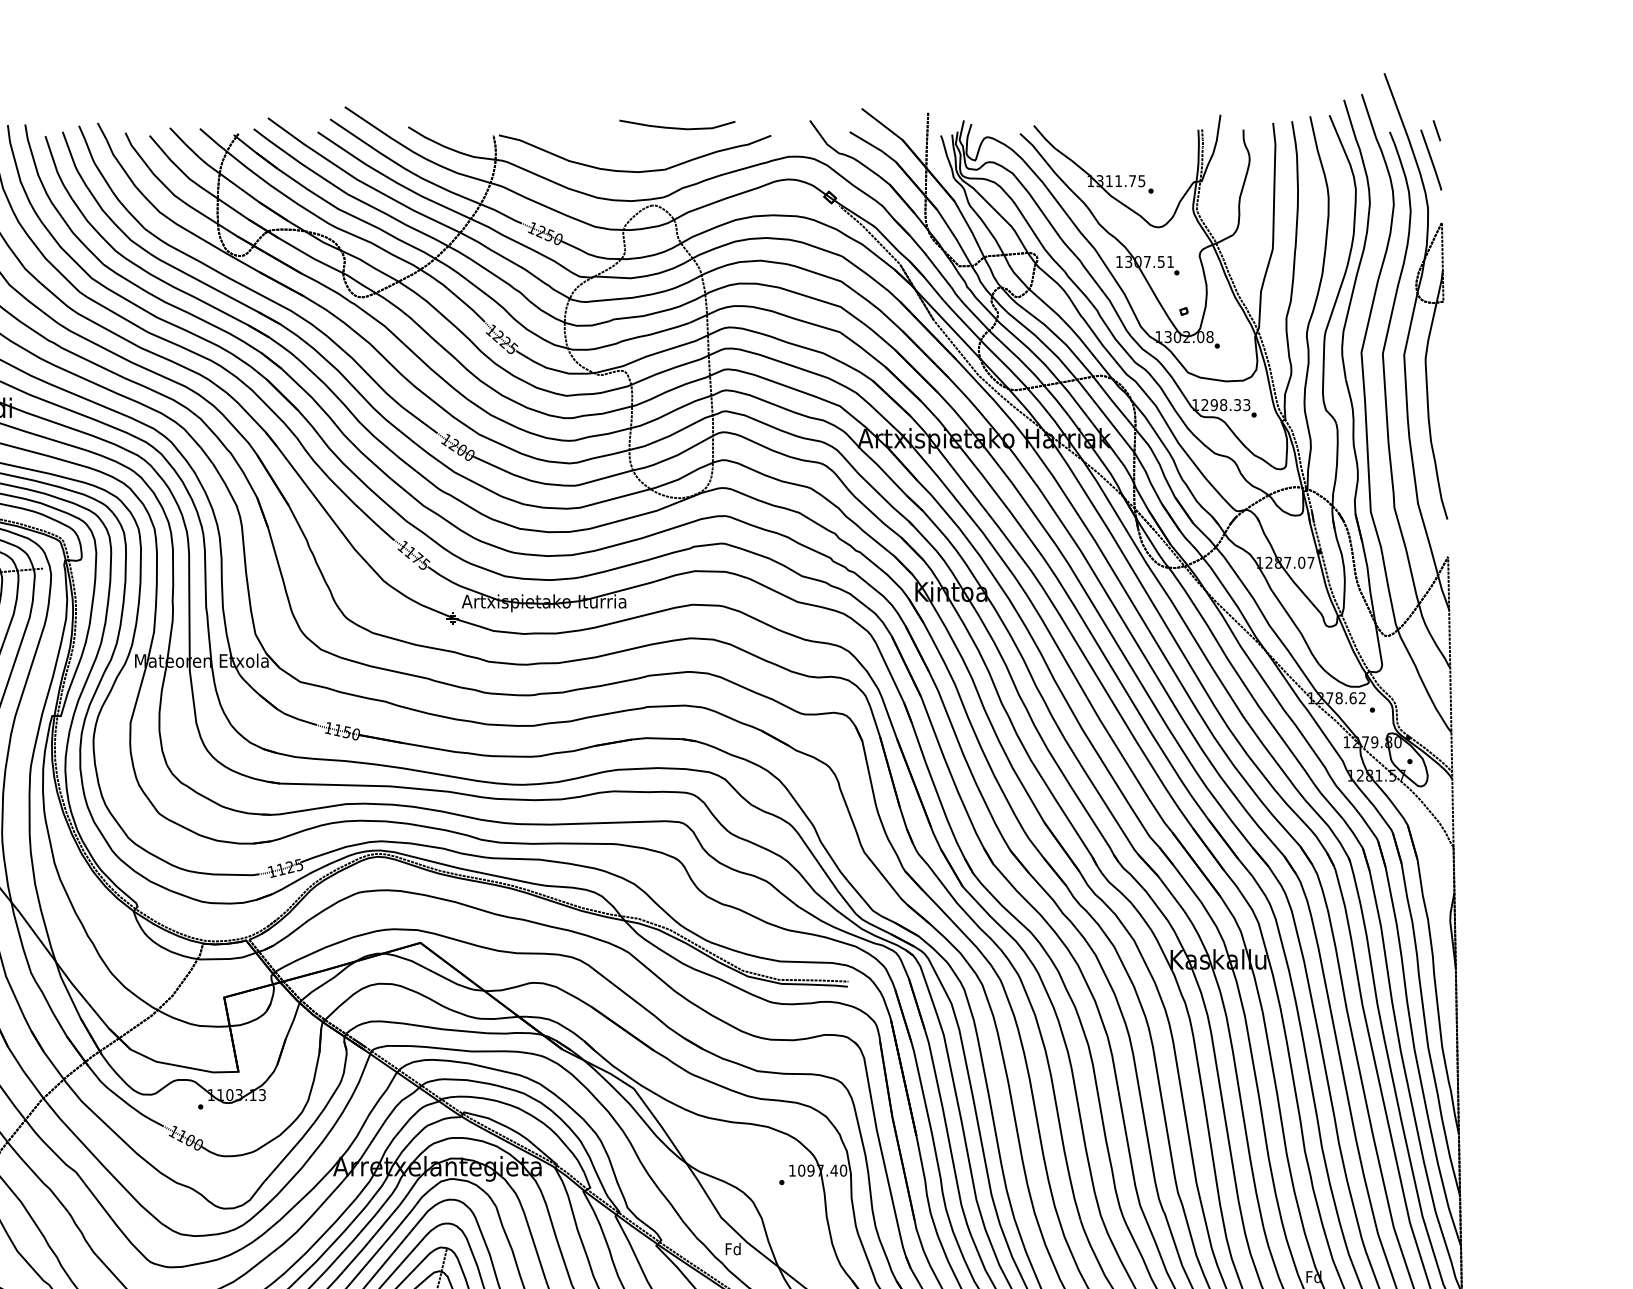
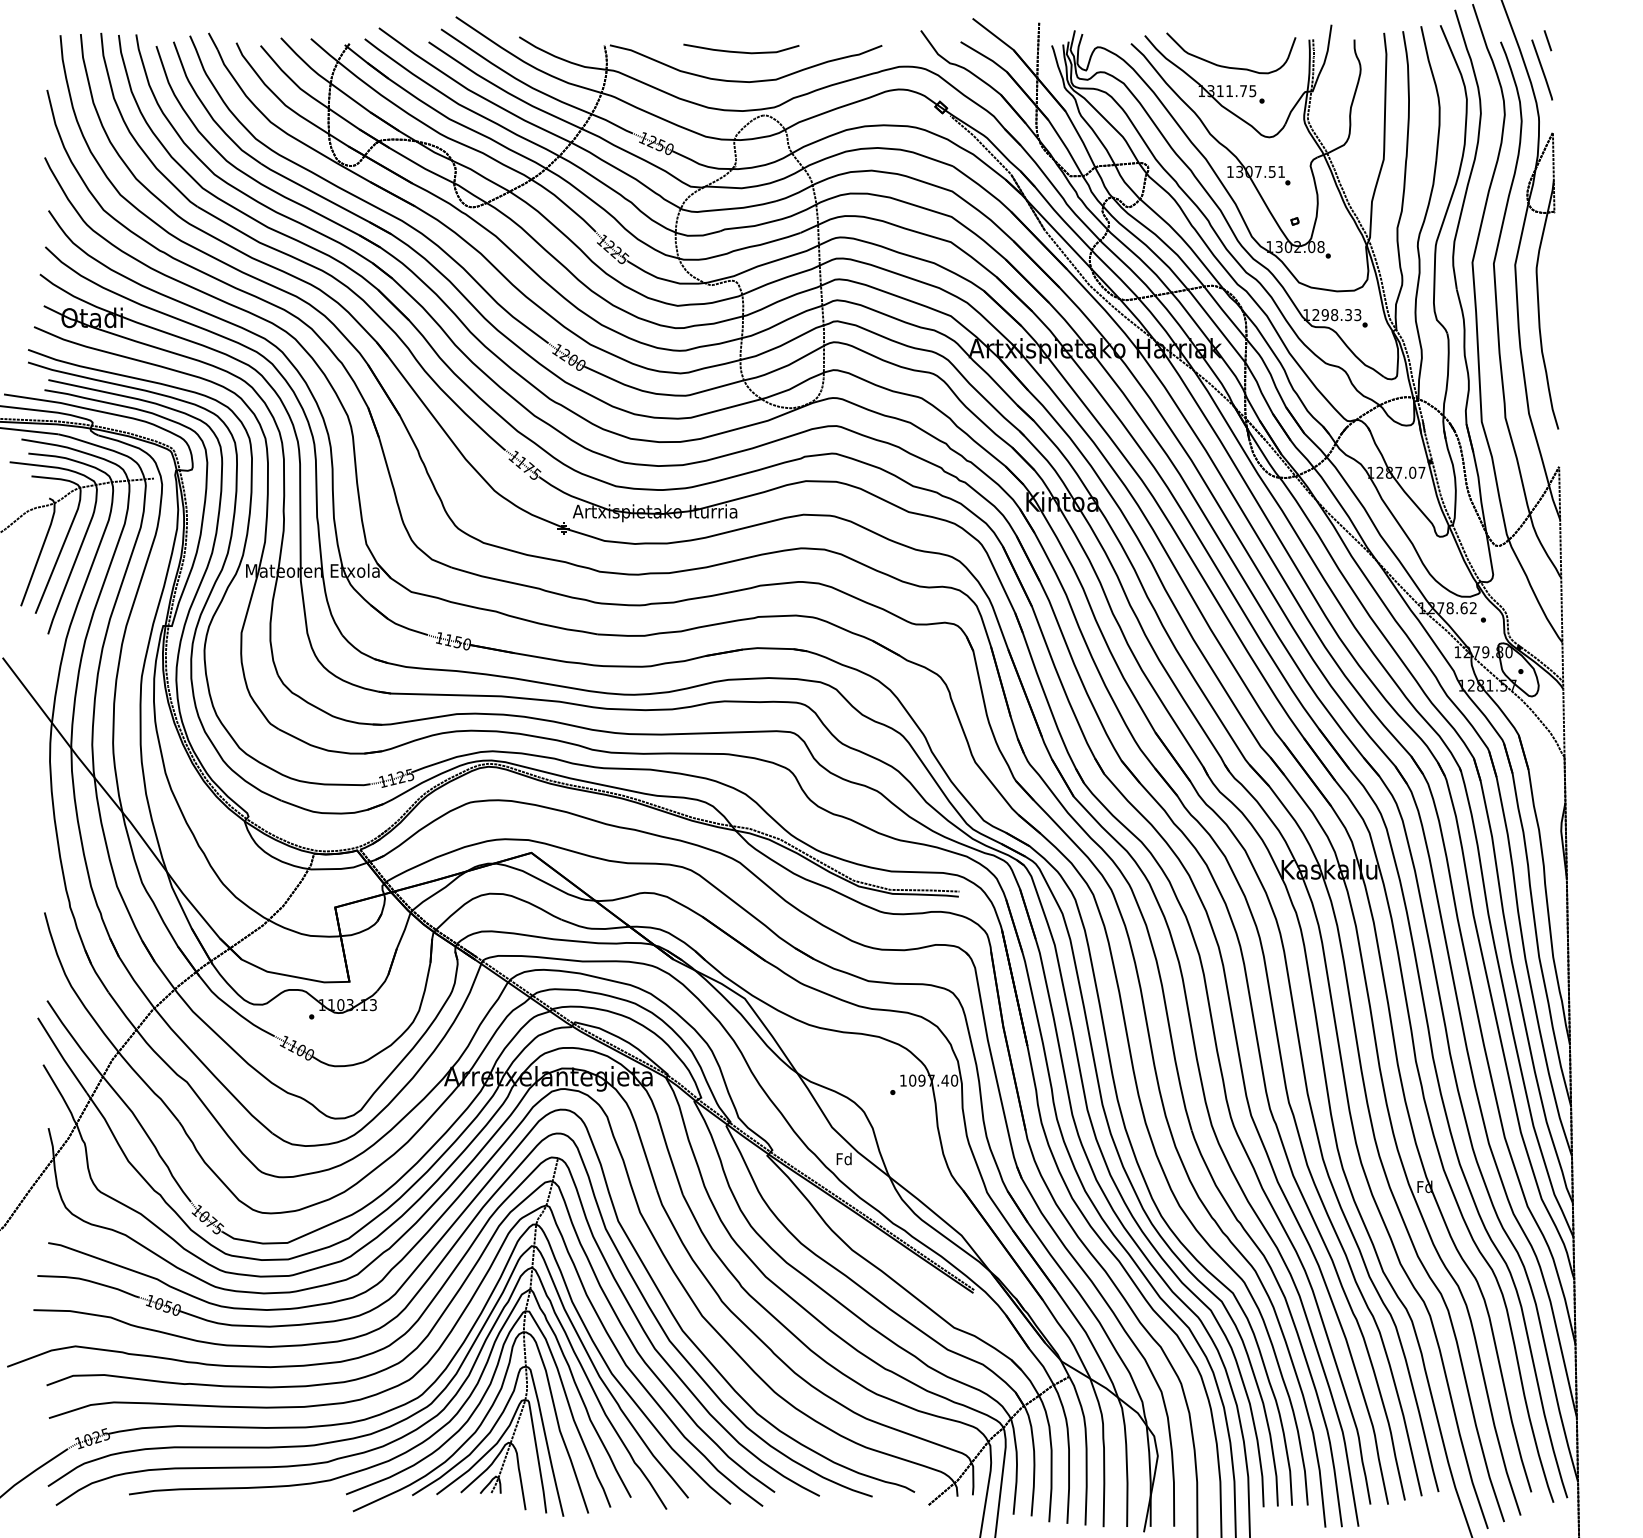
curve: (677, 127) -> (741, 51), moved
curve: (1118, 156) -> (1229, 66), added

